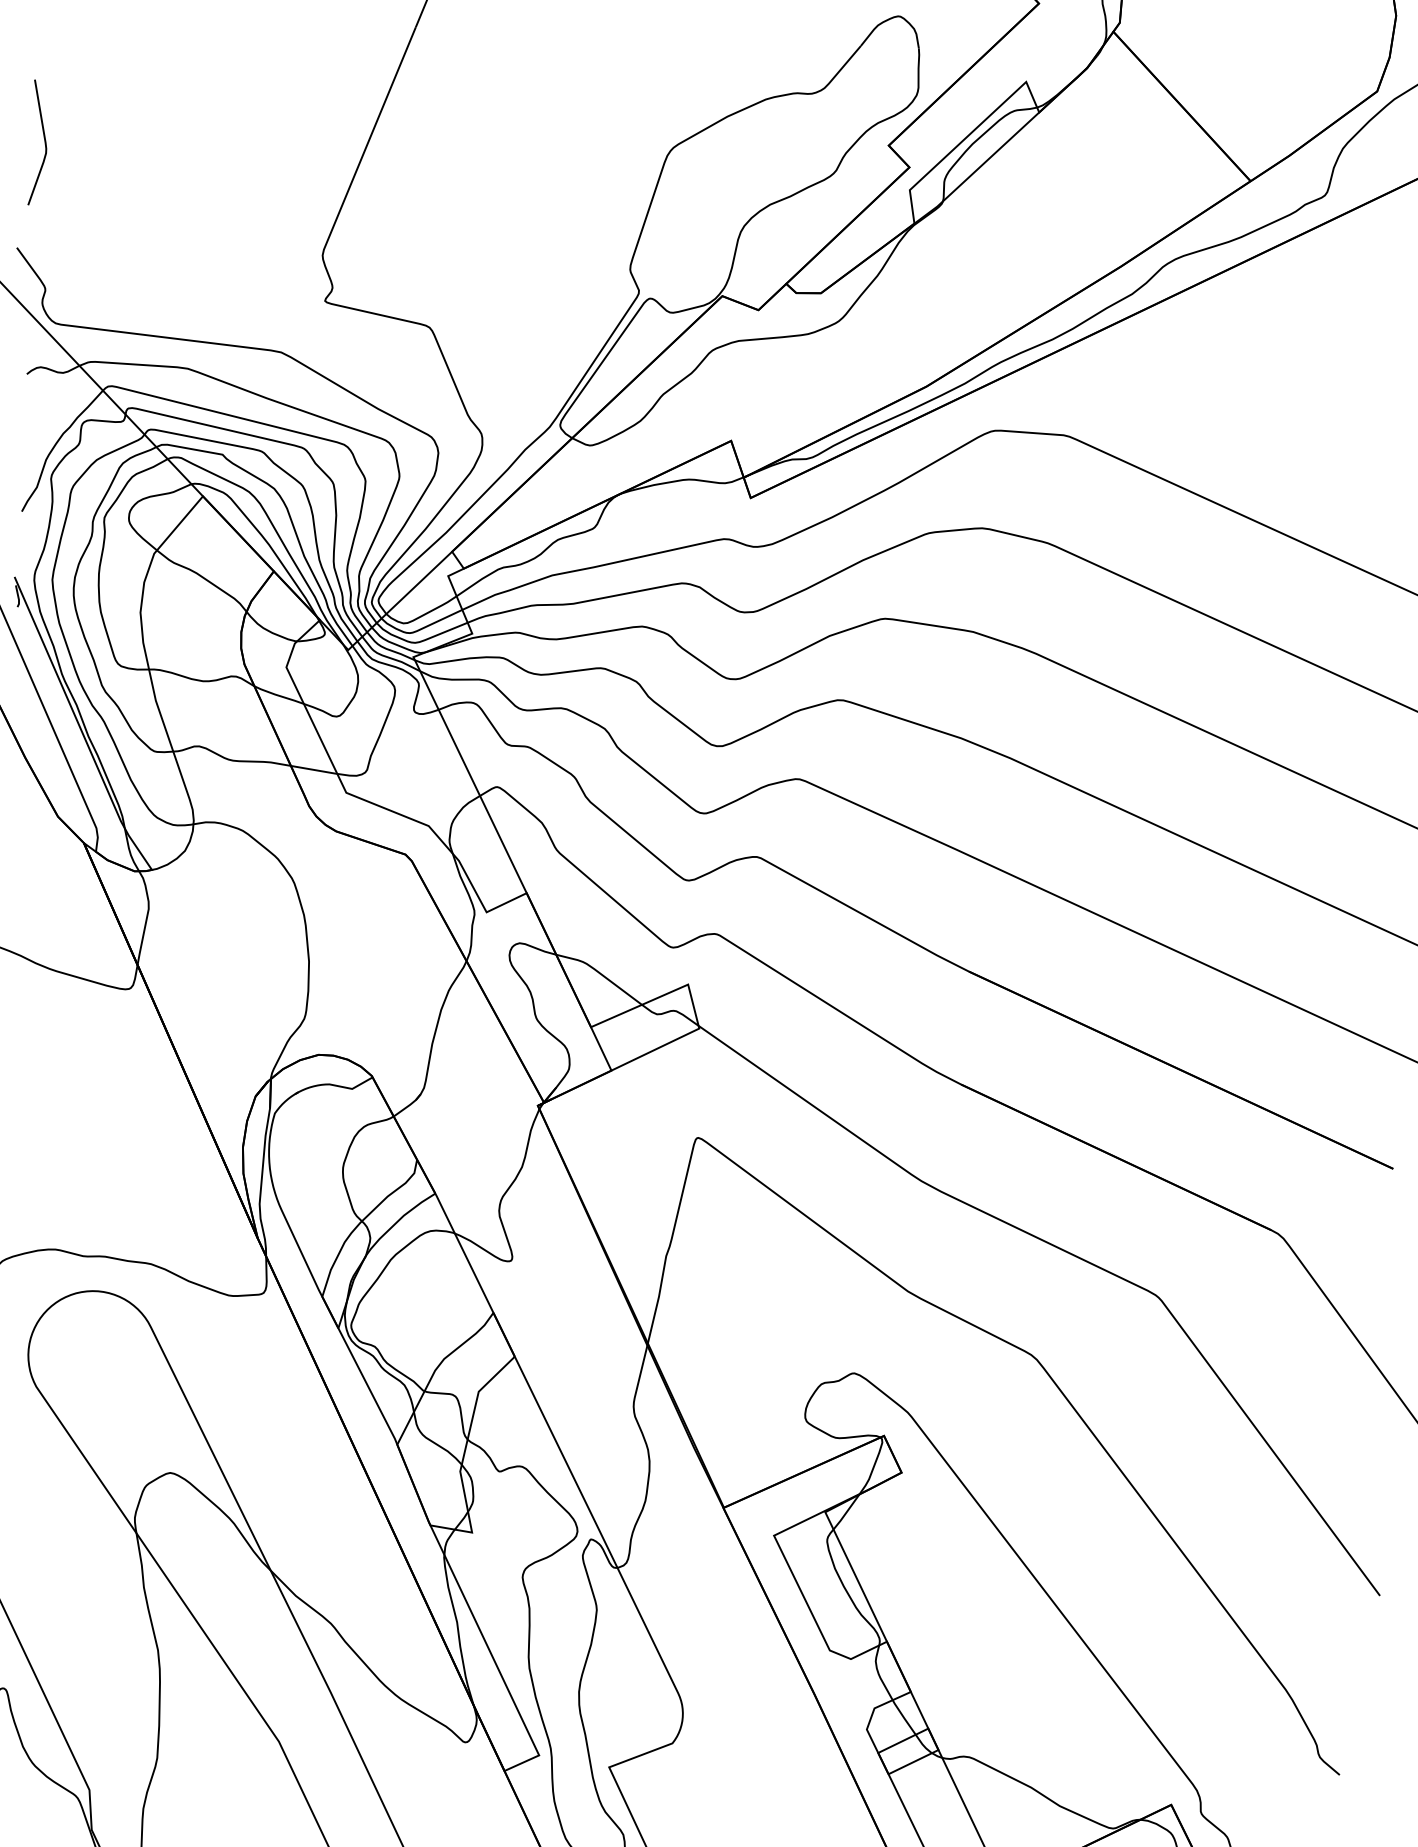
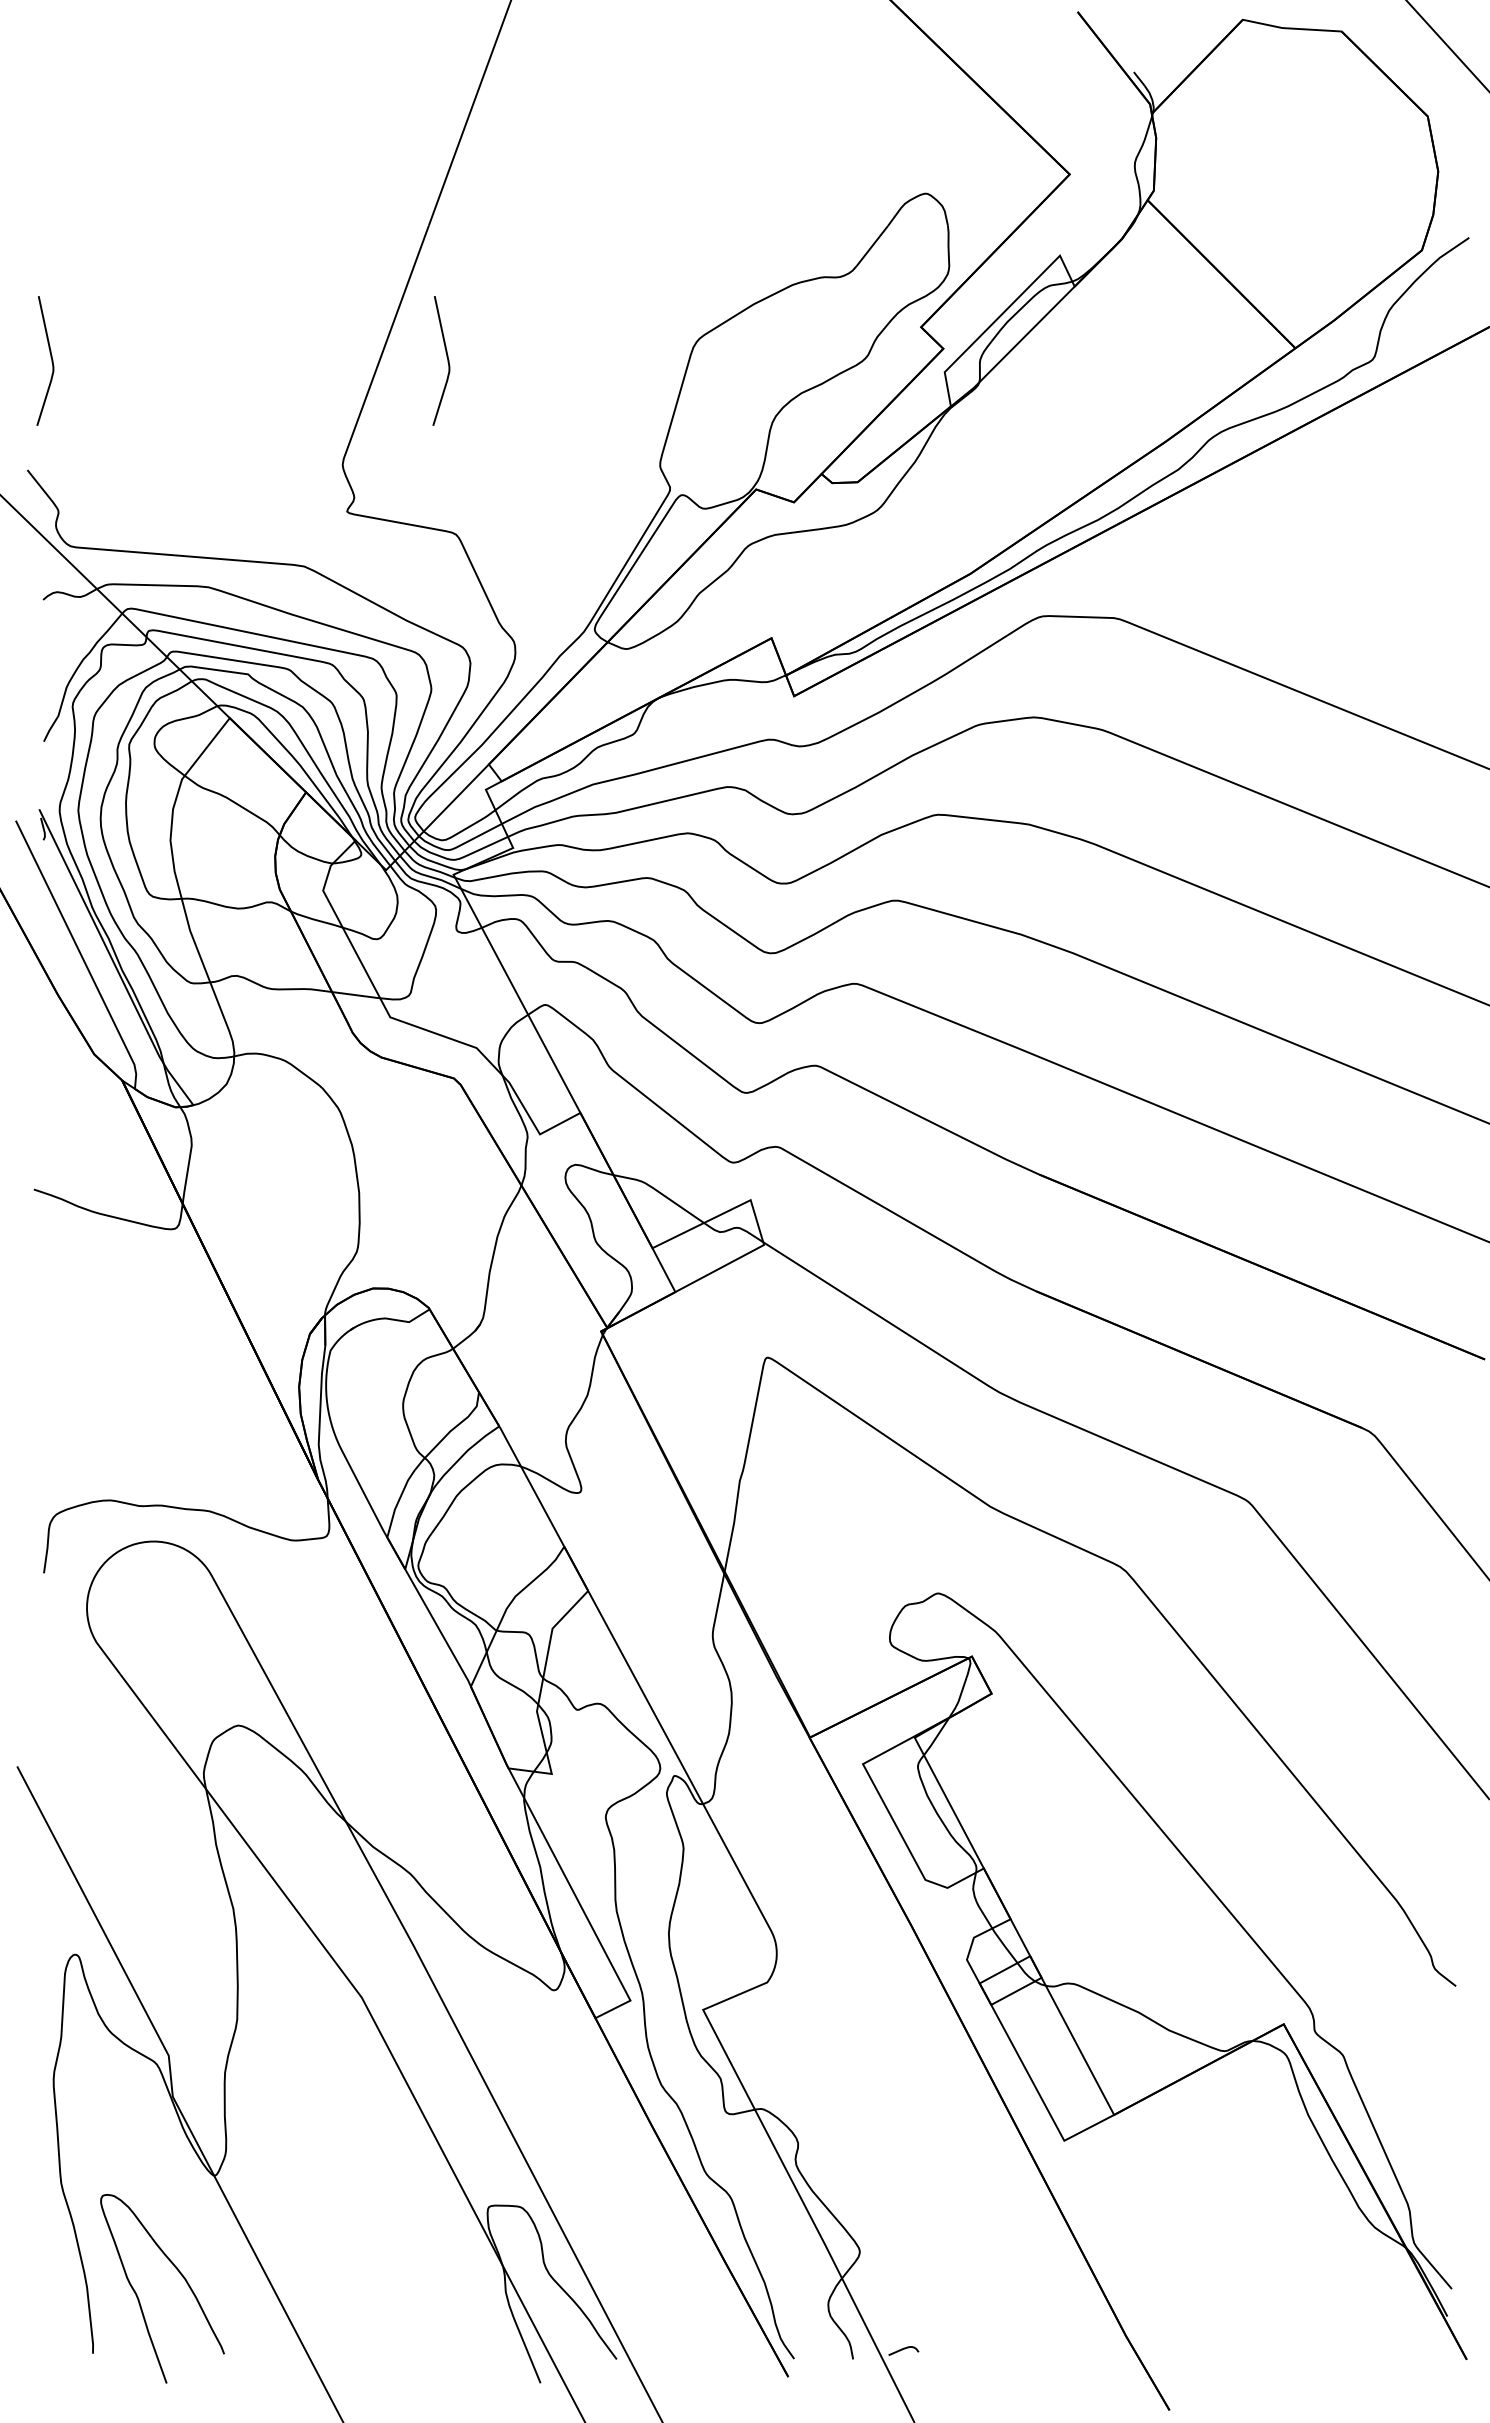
curve: (427, 155) -> (446, 357), added

